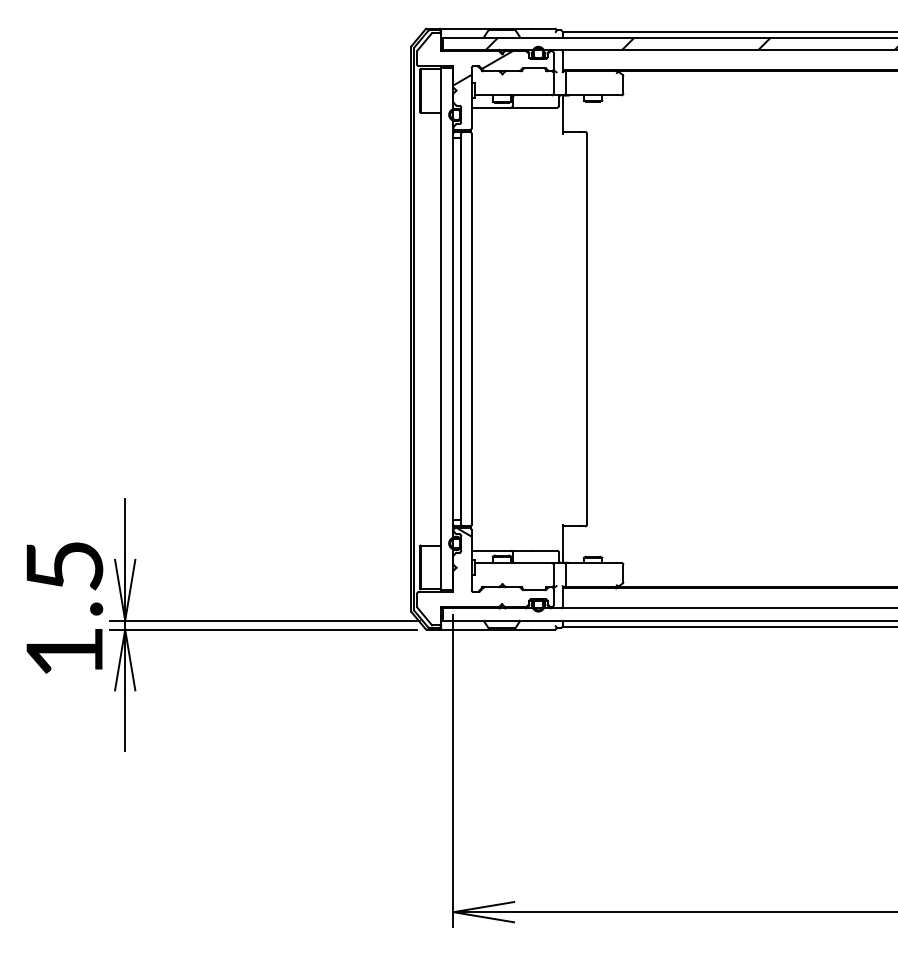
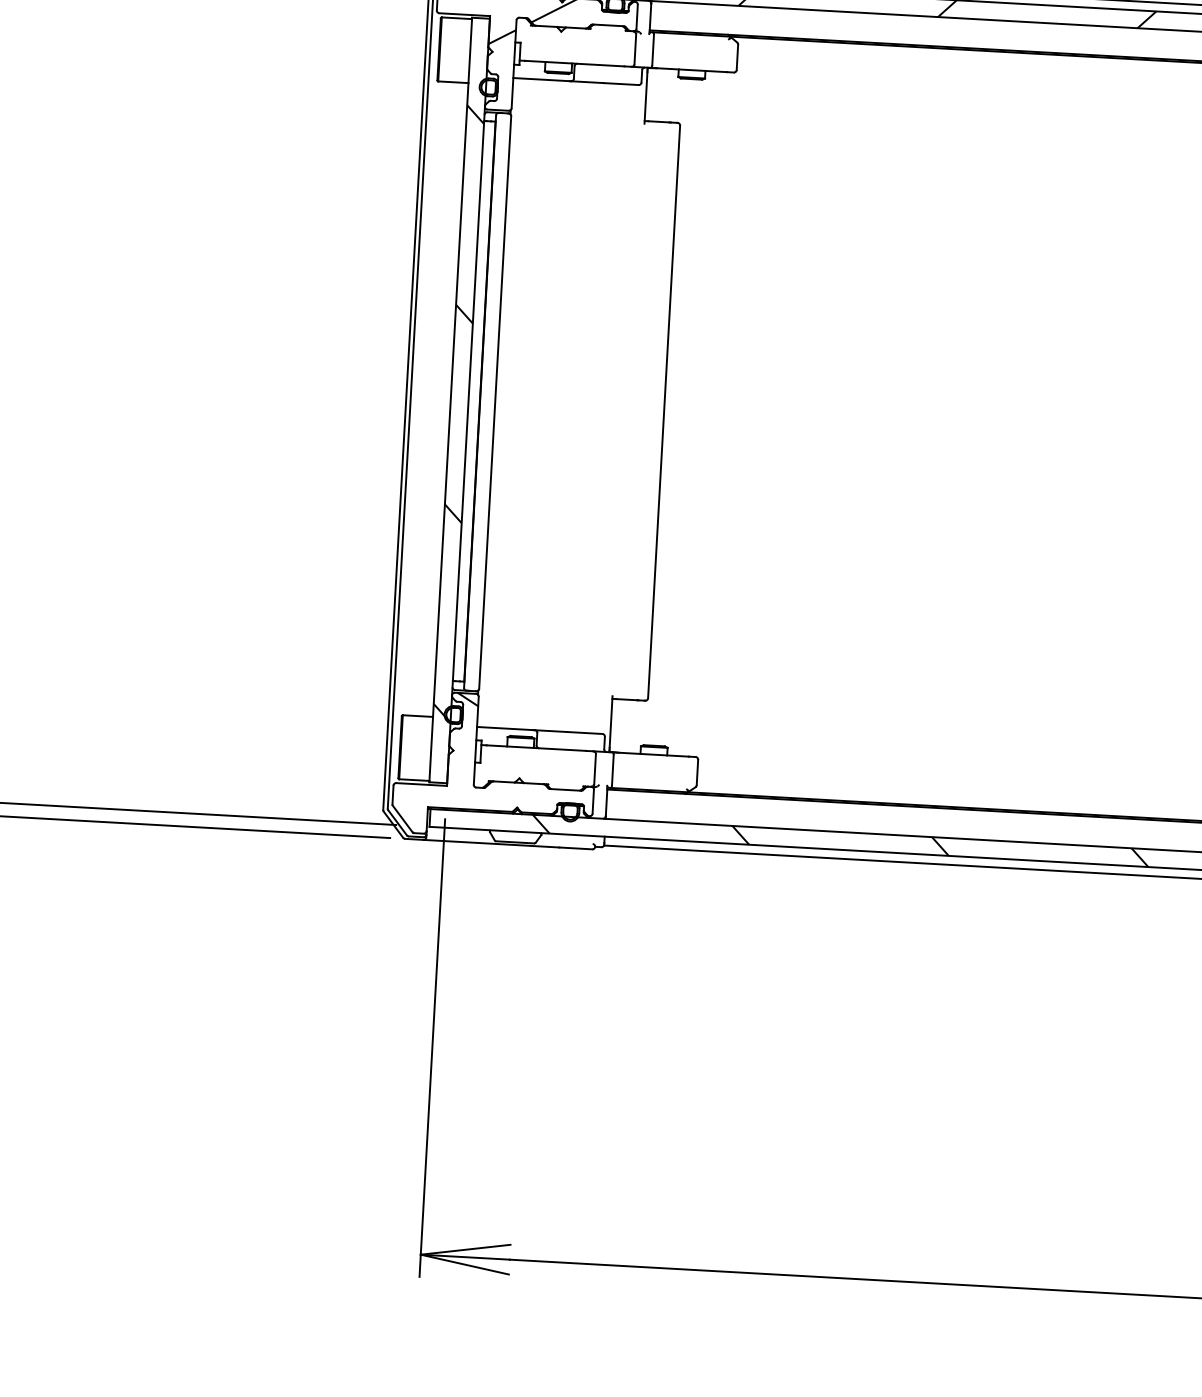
hatch: (447, 337) -> (459, 412), added
hatch: (654, 614) -> (739, 835), added

